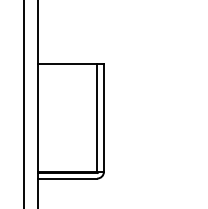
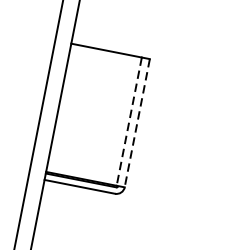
line: (97, 118) -> (129, 122), solid -> dashed
line: (103, 118) -> (136, 124), solid -> dashed

